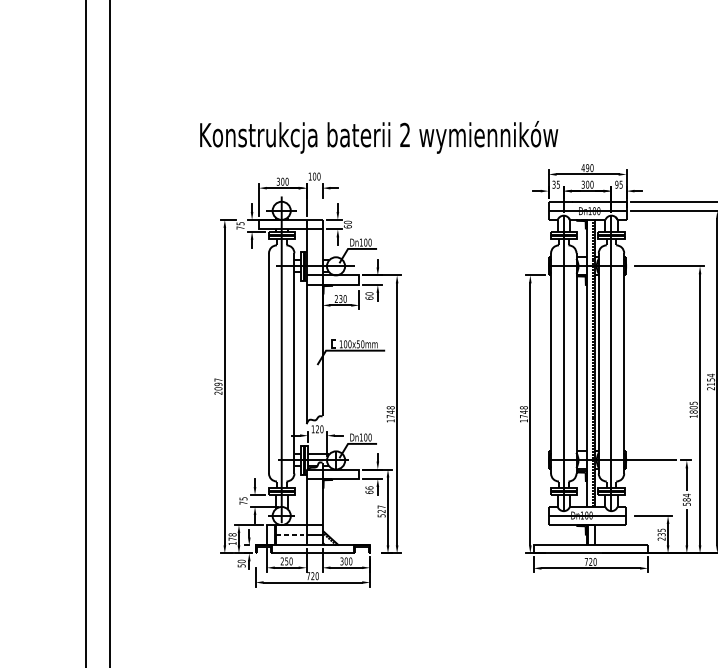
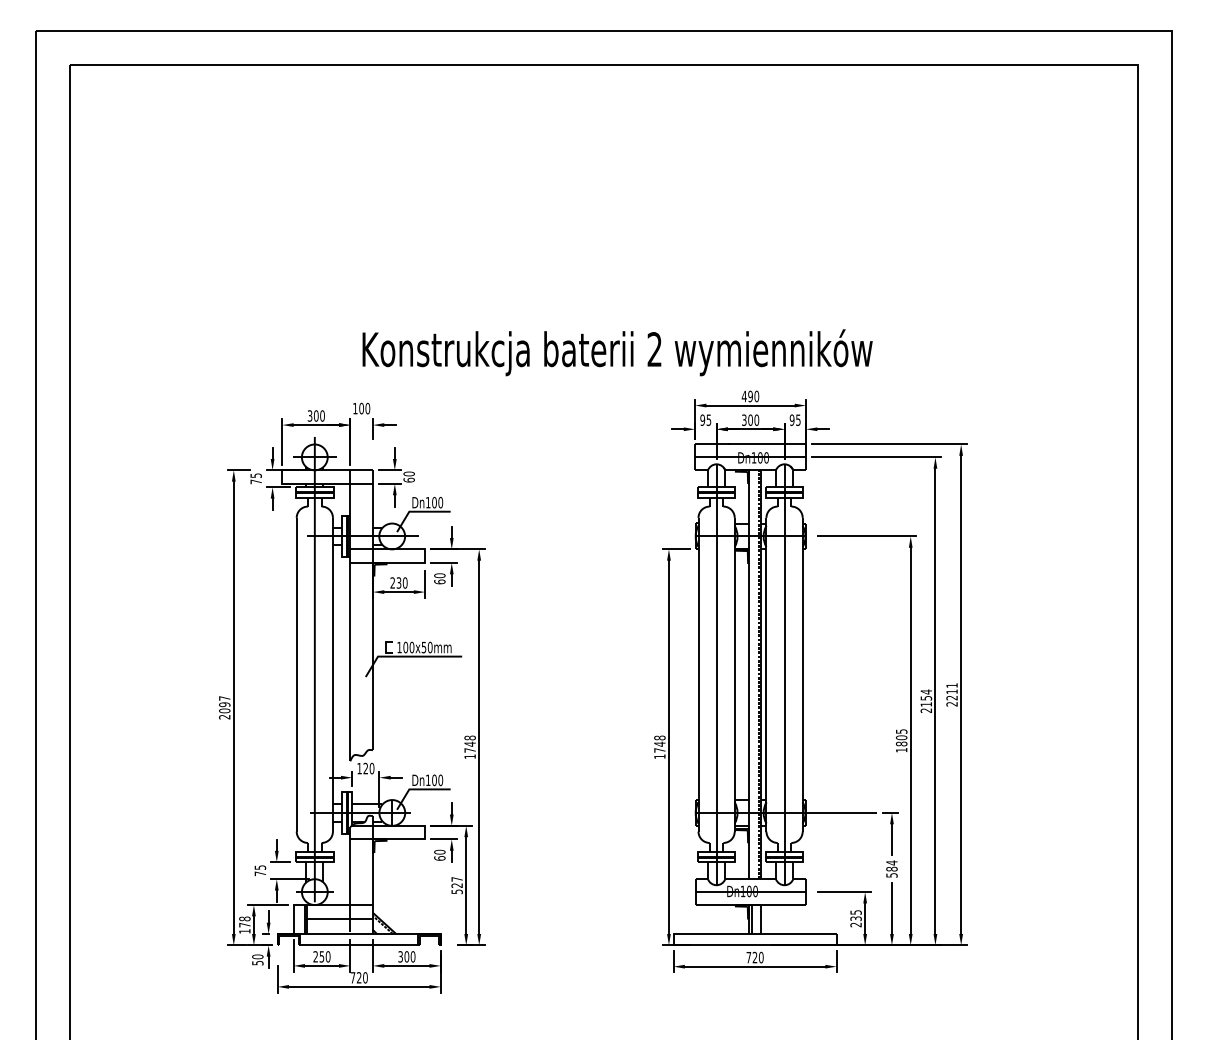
text: (379, 137) -> (617, 352), moved
text: (553, 184) -> (702, 419), 35 -> 95
text: (369, 487) -> (439, 851), 66 -> 60
line: (291, 534) -> (328, 918), dashed -> solid

